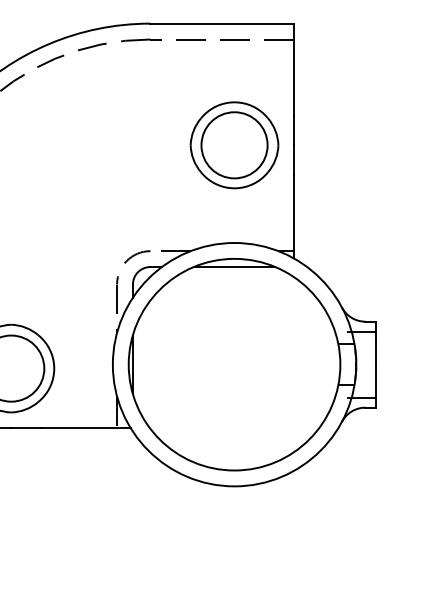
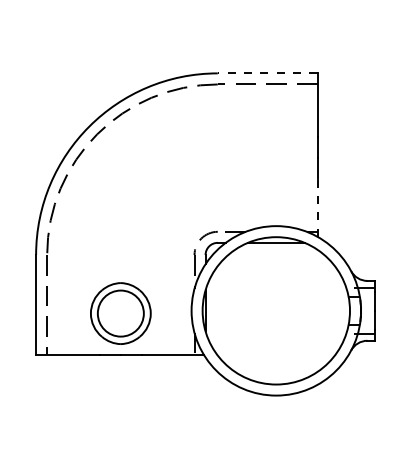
line: (221, 23) -> (267, 73), solid -> dashed
part: (233, 144) -> (275, 157), removed
line: (293, 216) -> (317, 207), solid -> dashed

